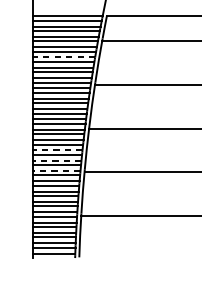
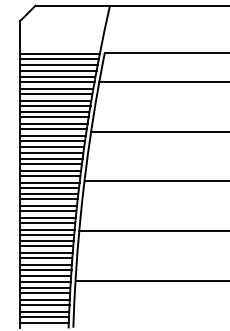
line: (63, 57) -> (55, 100), dashed -> solid
line: (57, 150) -> (48, 206), dashed -> solid
line: (57, 160) -> (48, 217), dashed -> solid
line: (56, 170) -> (47, 229), dashed -> solid

